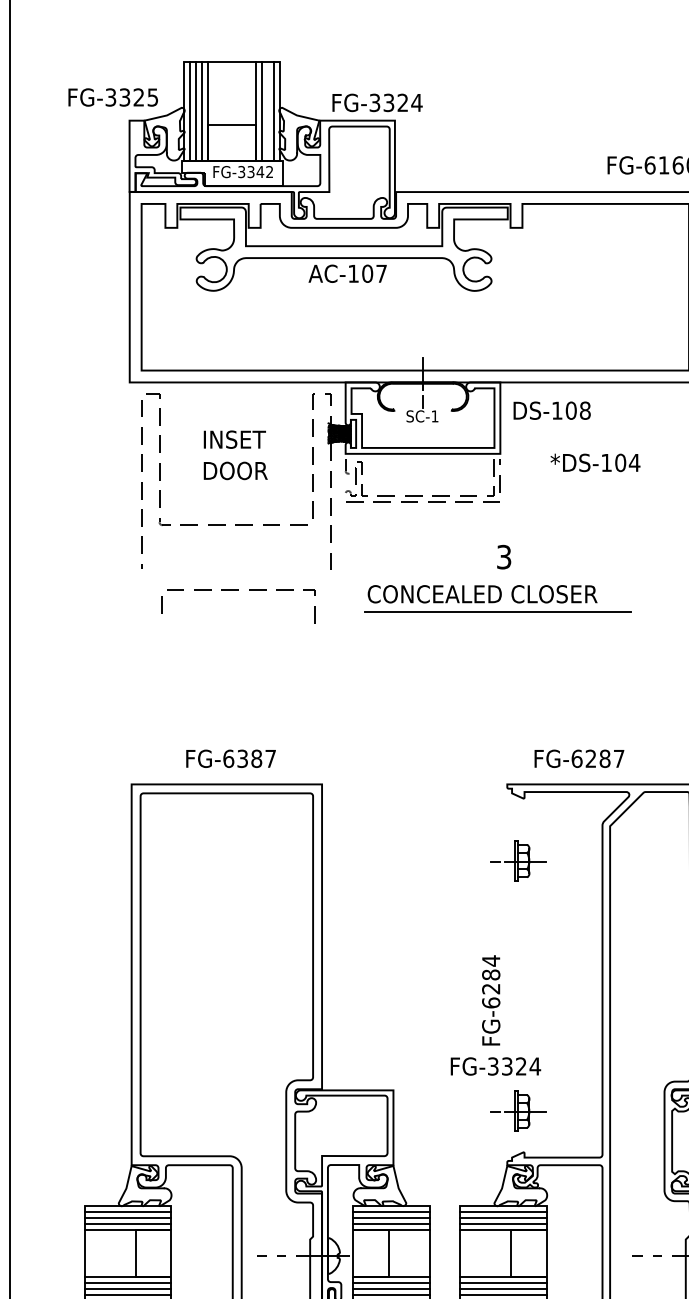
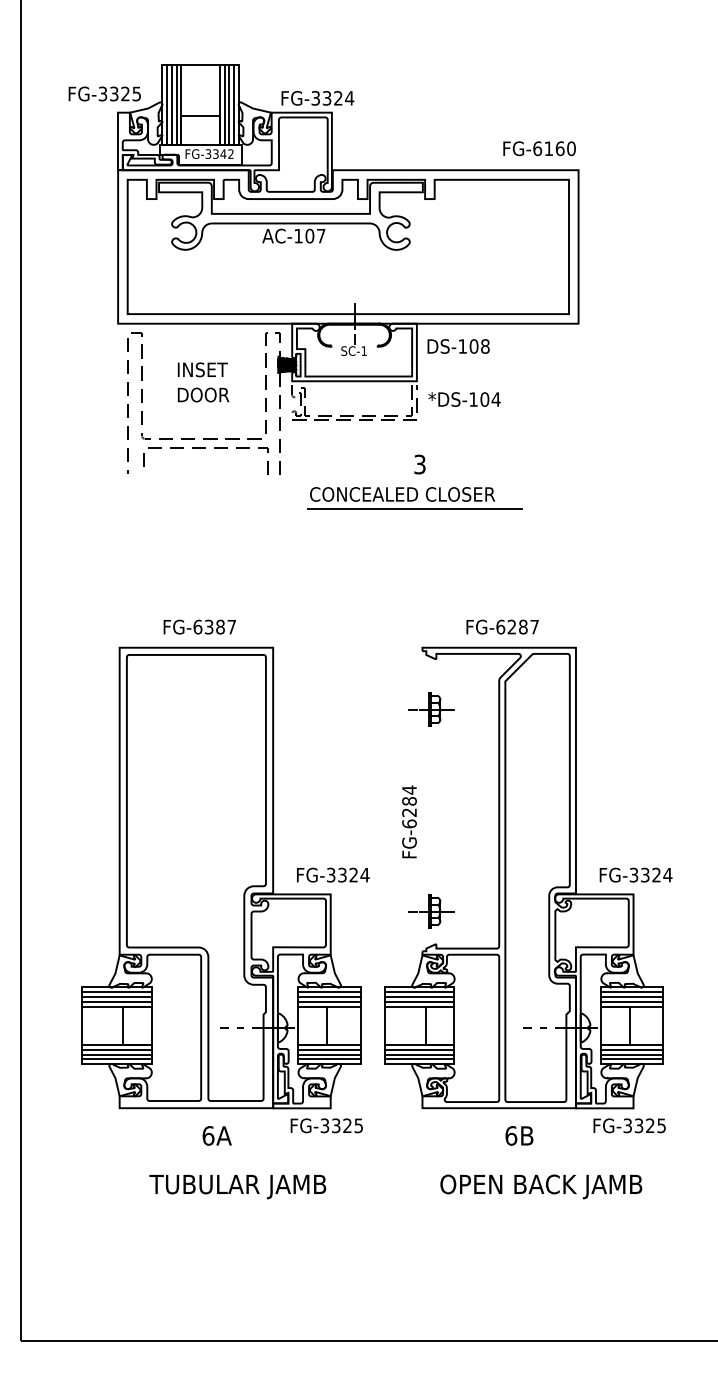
line: (267, 111) -> (229, 105), added
text: (595, 462) -> (464, 399), moved
line: (238, 590) -> (205, 448), moved
text: (579, 758) -> (502, 626), moved
text: (496, 1065) -> (333, 874), moved

